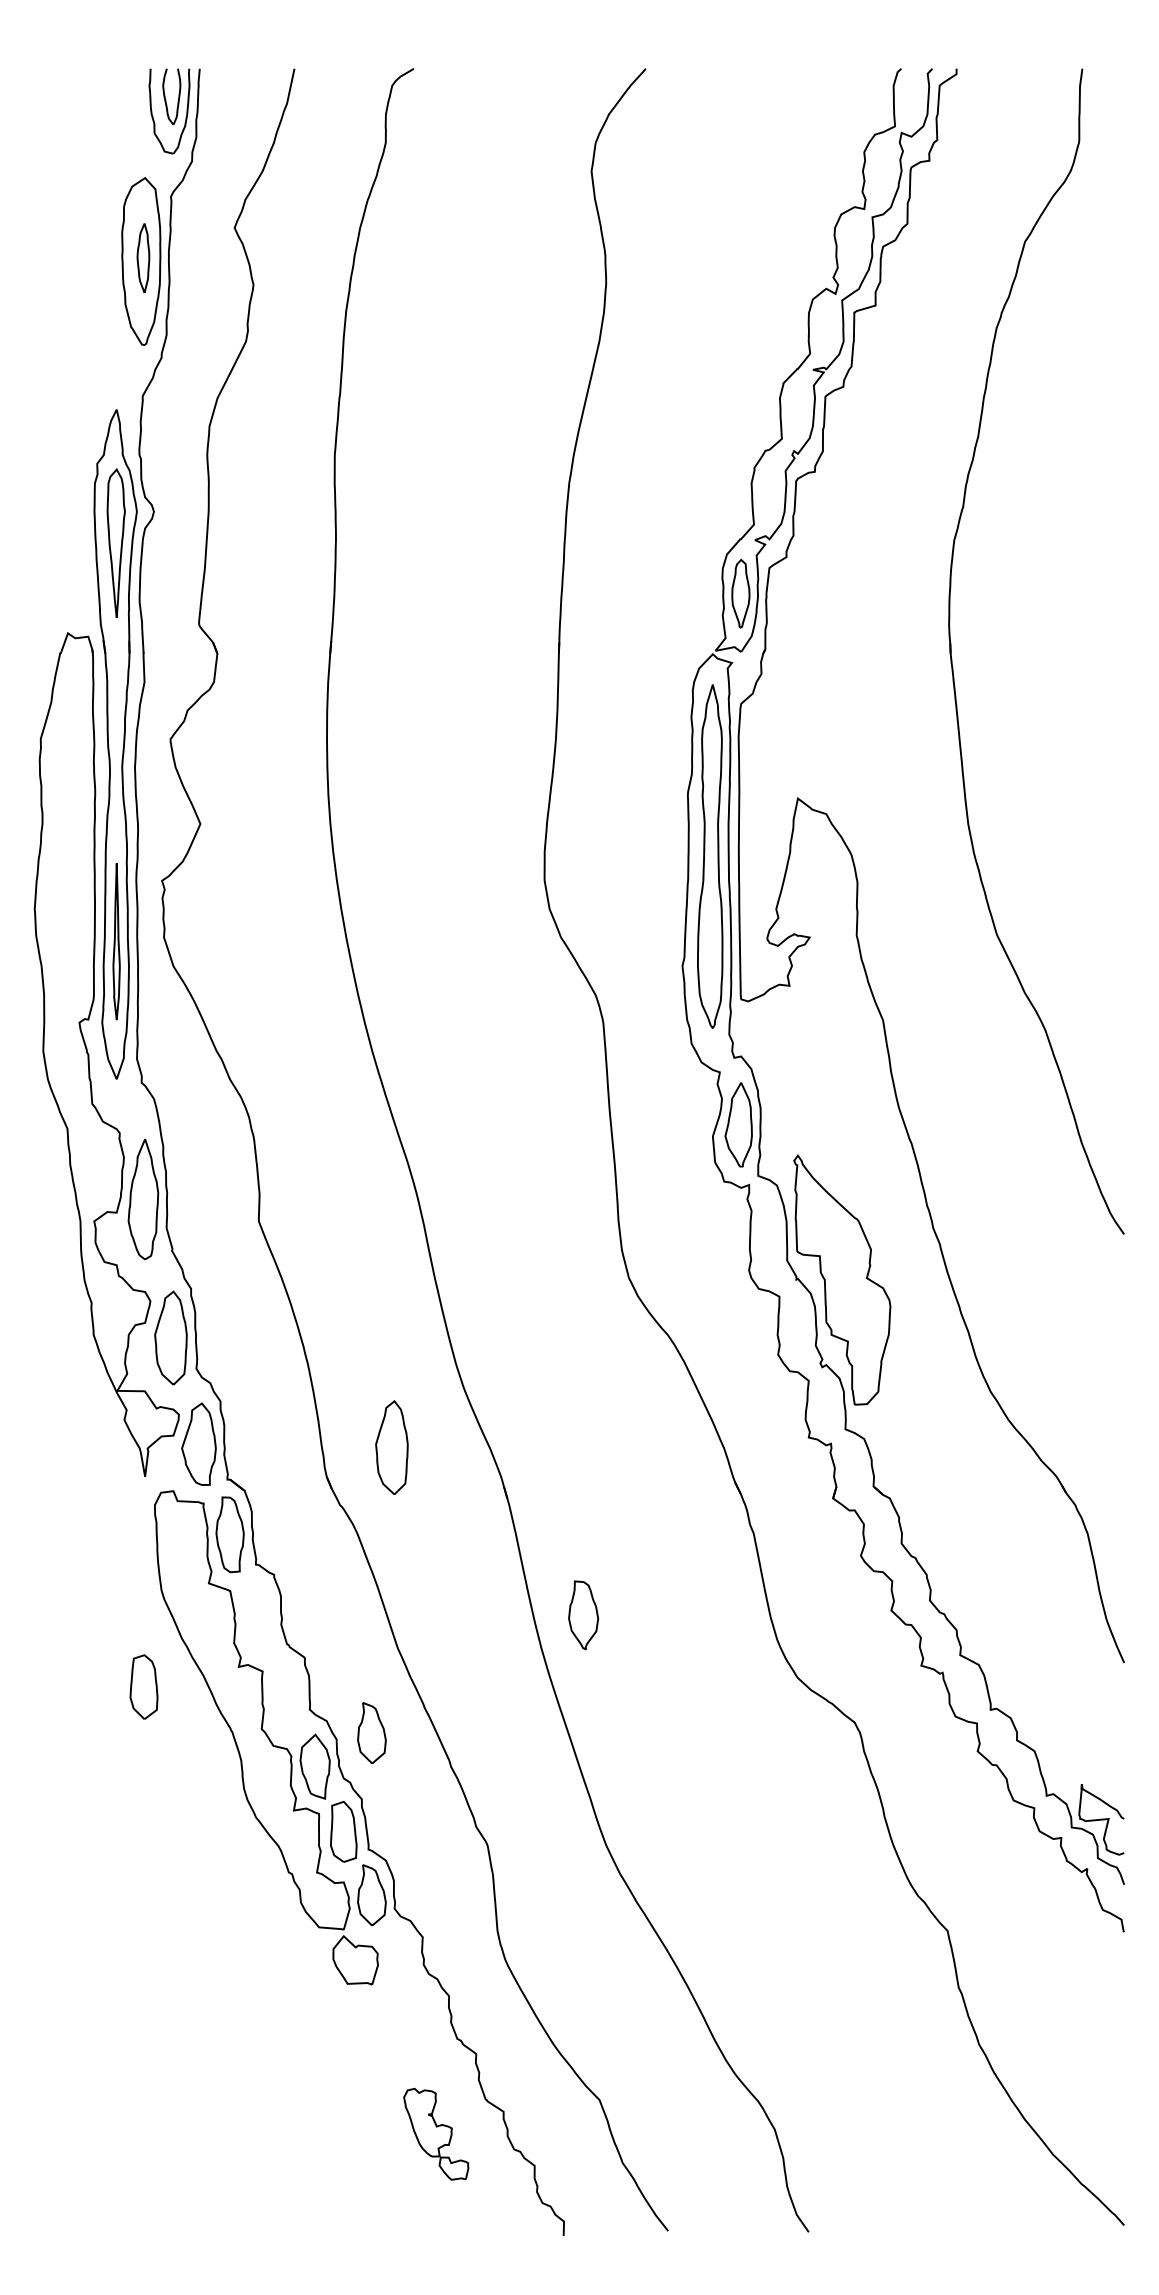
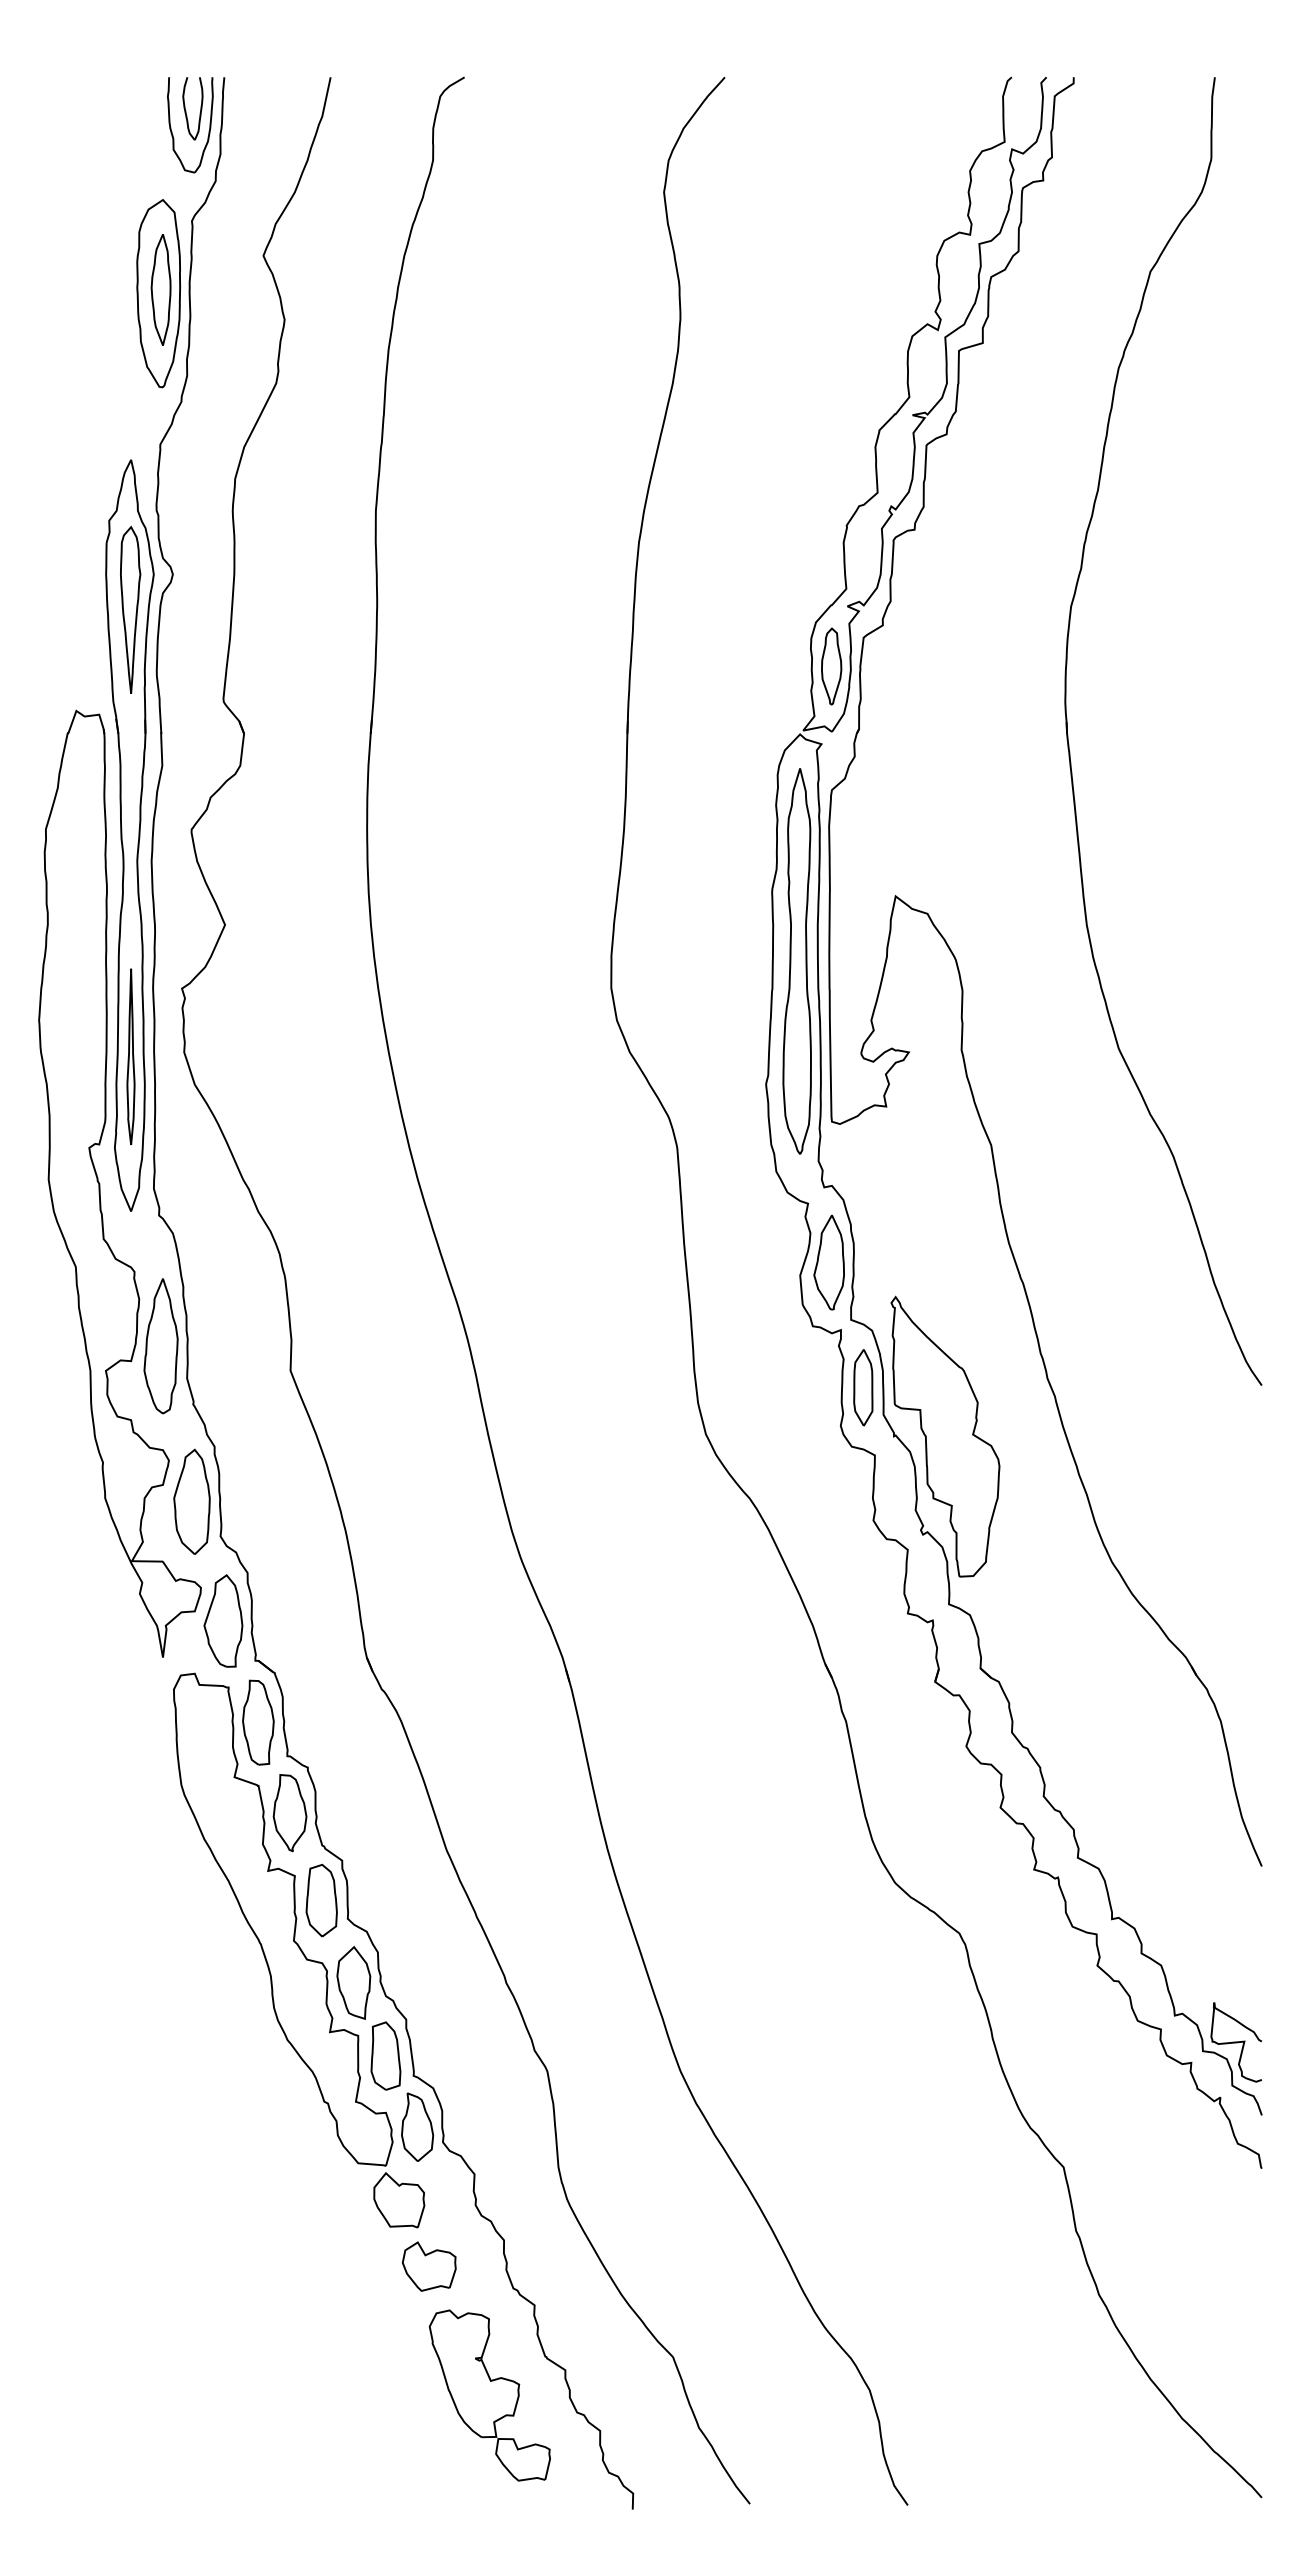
part: (142, 257) -> (160, 289), size x1.43
part: (769, 1236) -> (863, 1387), added
part: (391, 1447) -> (439, 1624), removed
part: (583, 1615) -> (289, 1813), moved
part: (143, 1687) -> (321, 1900), moved
part: (371, 1732) -> (417, 1944), removed
part: (382, 2019) -> (429, 2266), added
part: (436, 2134) -> (489, 2395), size x1.67

